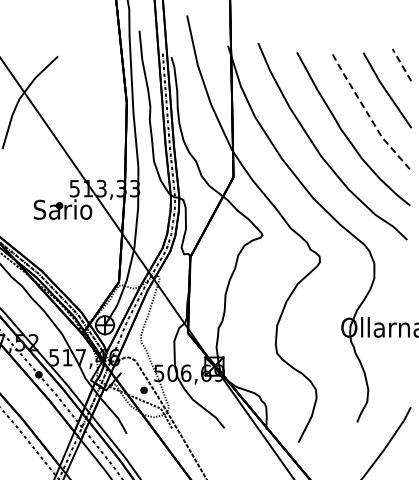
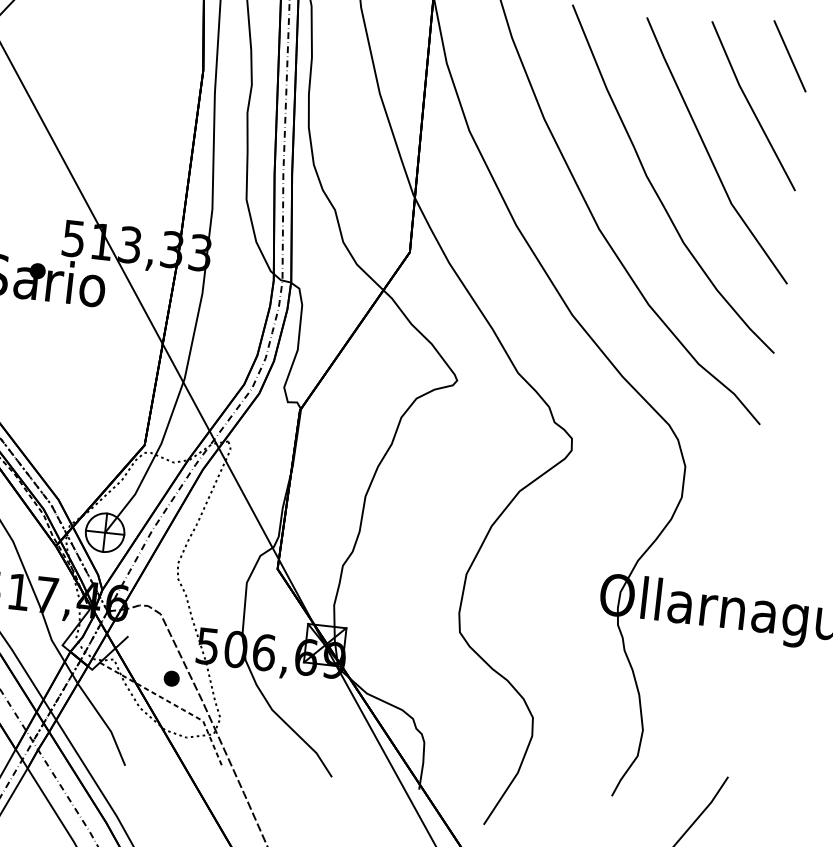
line: (401, 65) -> (788, 57), dashed -> solid
line: (369, 116) -> (709, 156), dashed -> solid

